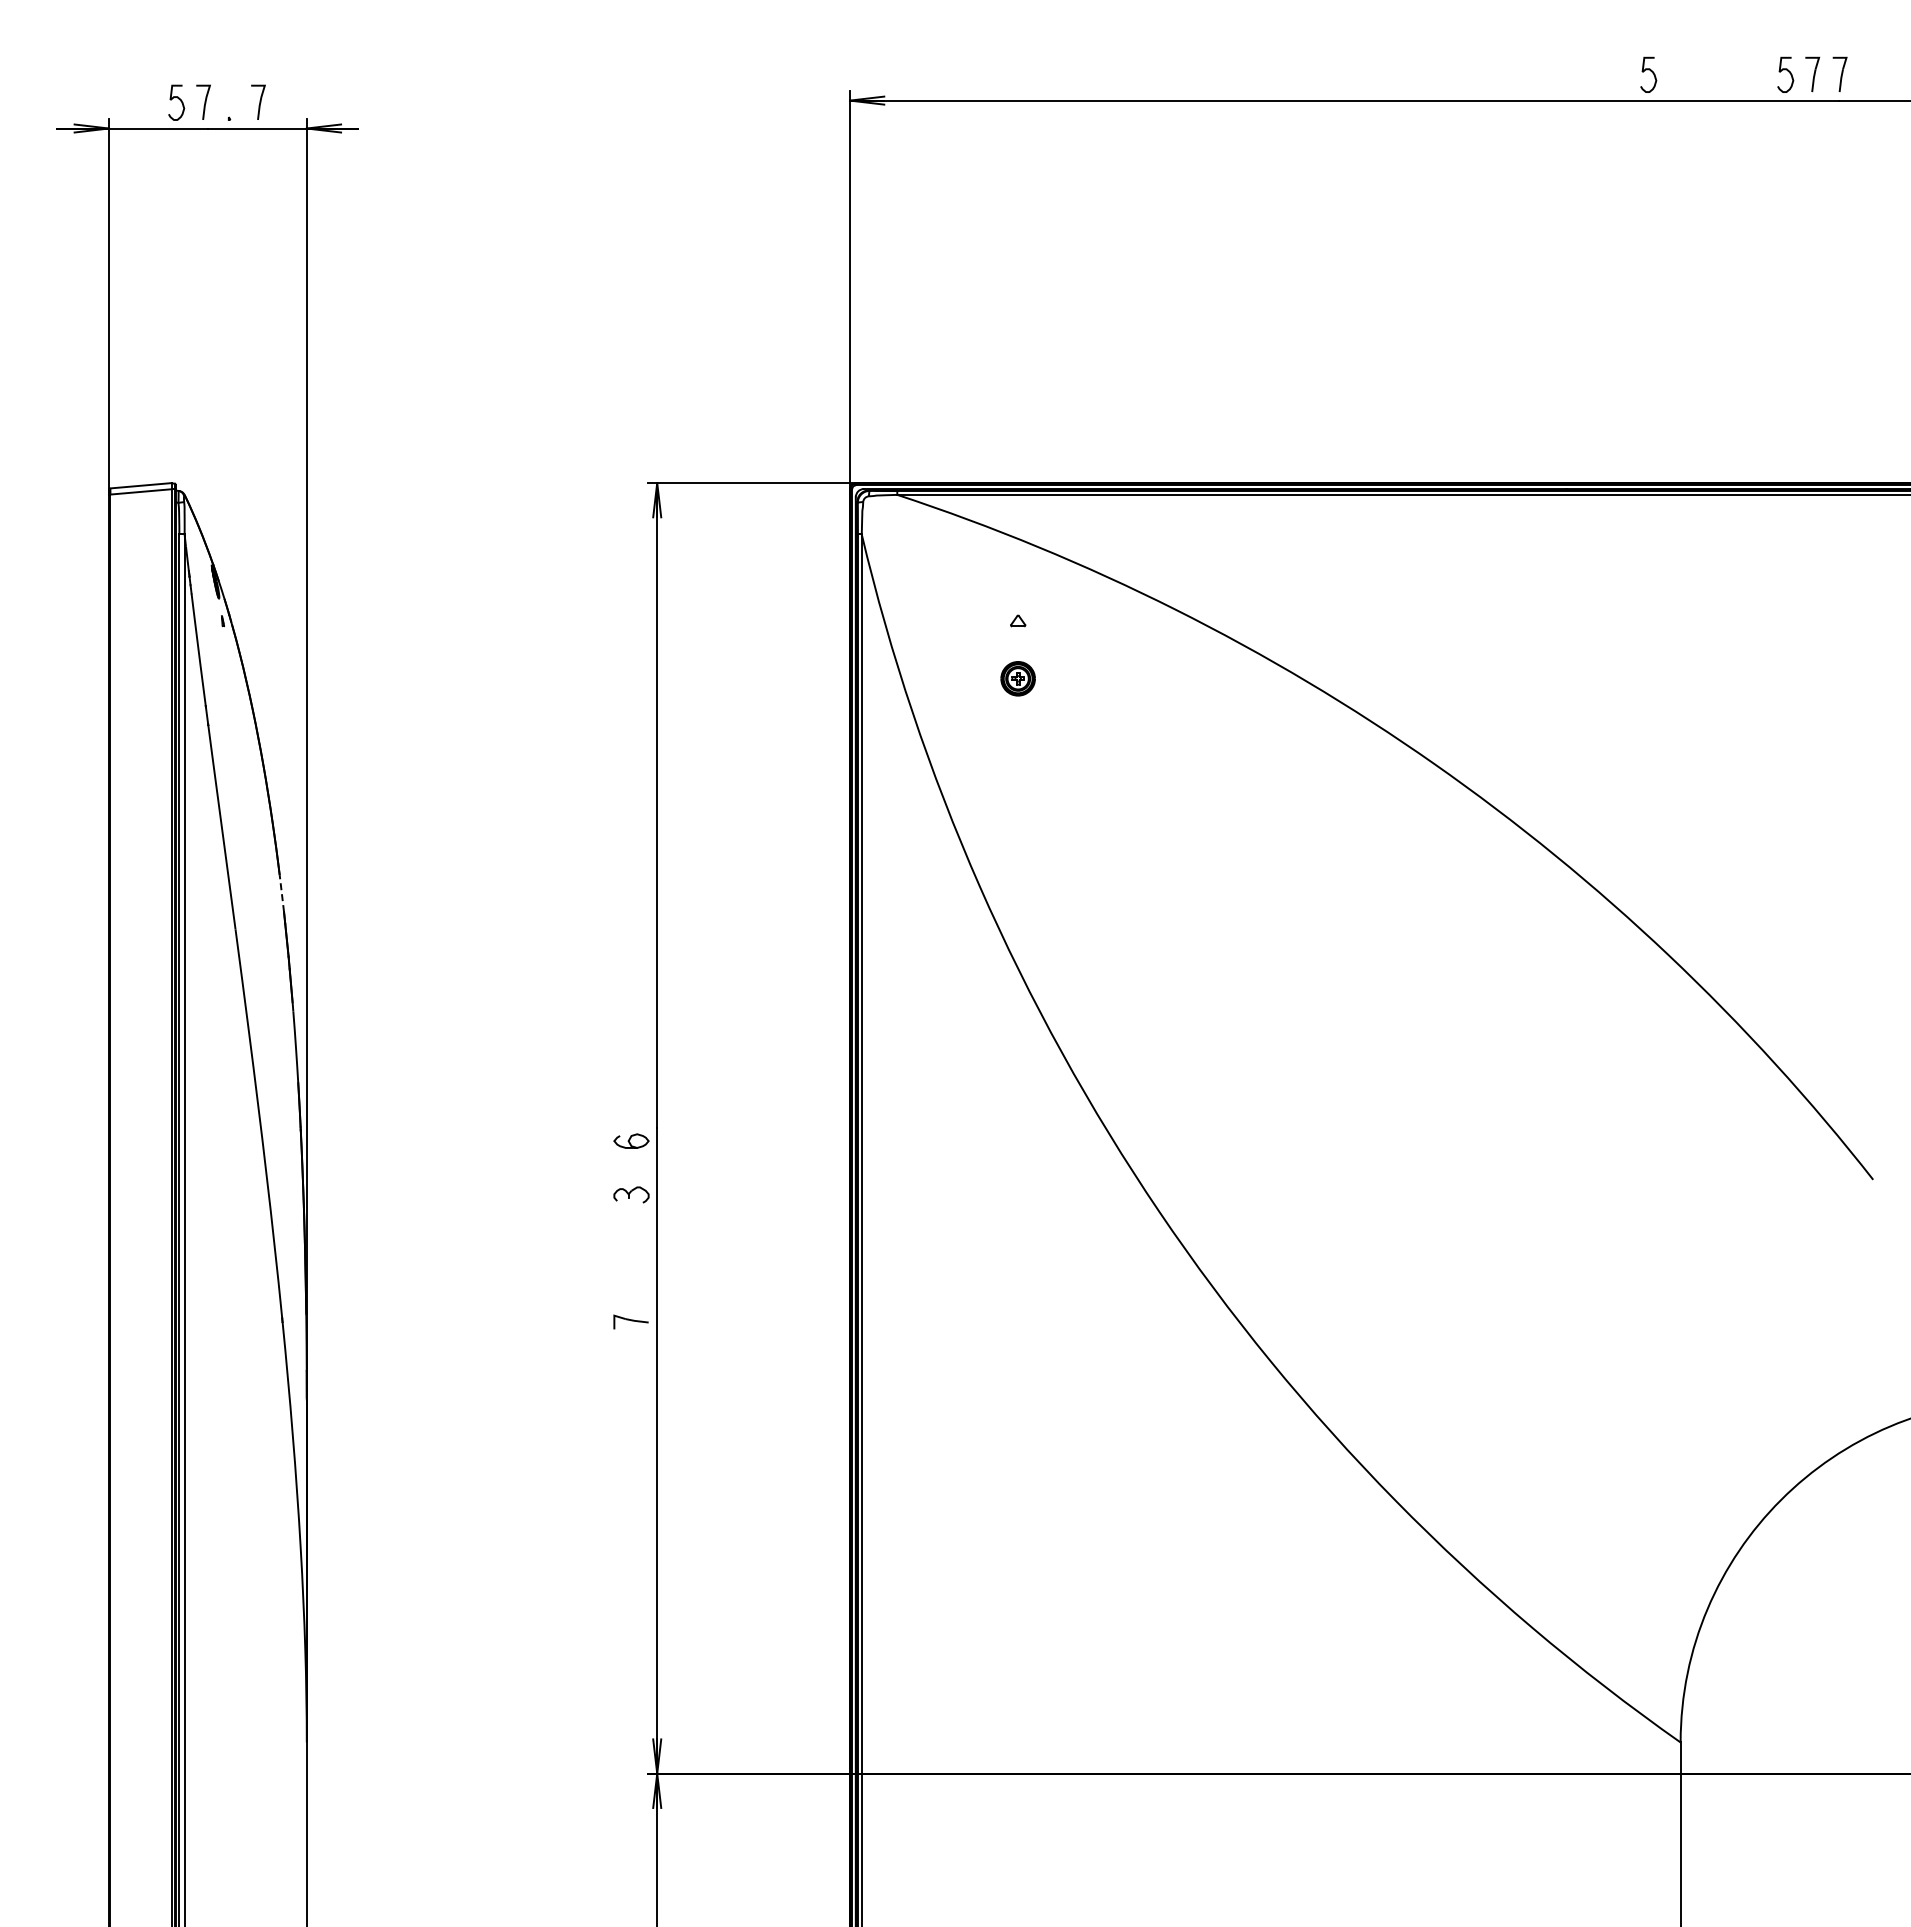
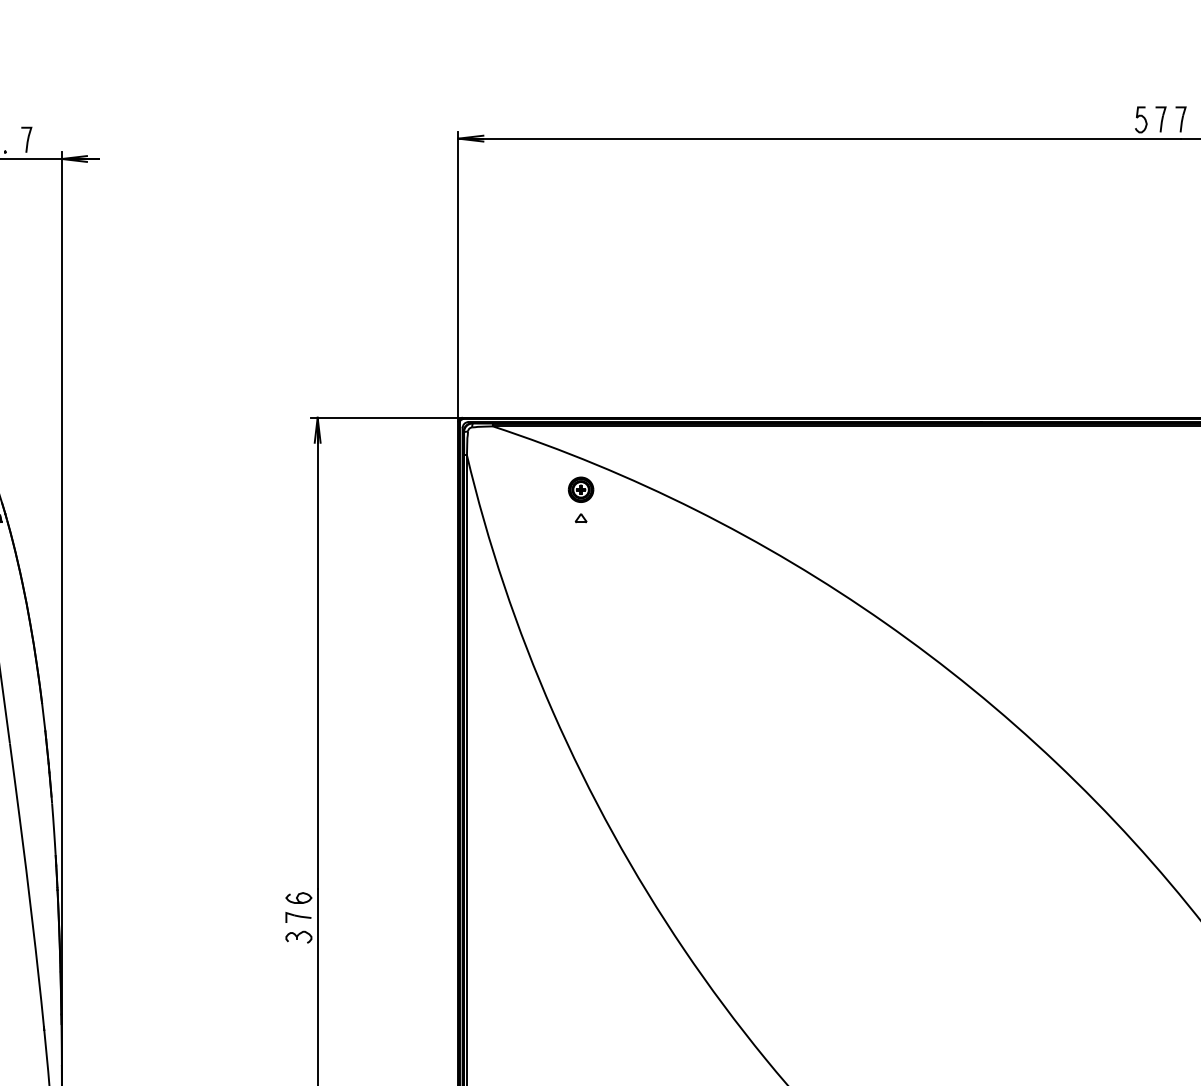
curve: (1650, 71) -> (1042, 117), removed
part: (1017, 678) -> (580, 489), moved
line: (281, 893) -> (43, 717), dashed -> solid
part: (630, 1321) -> (298, 917), moved

